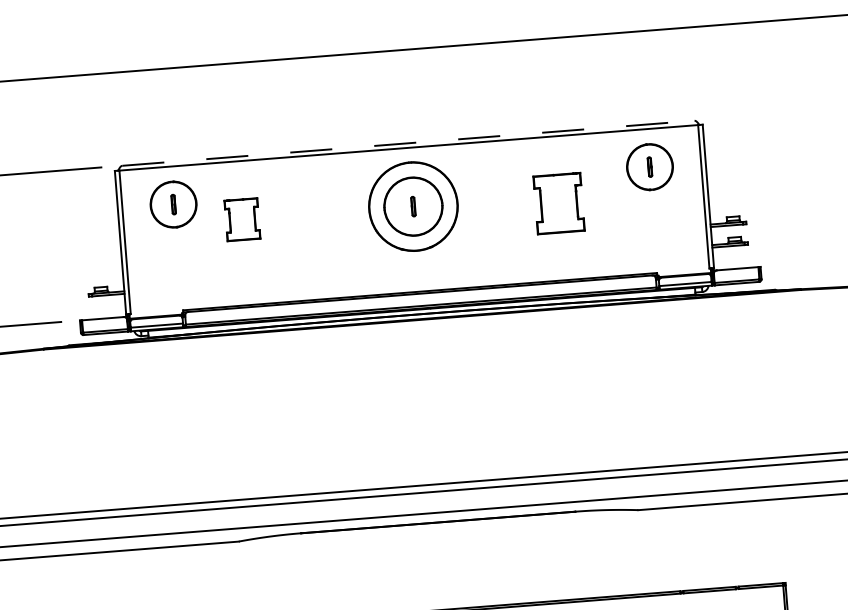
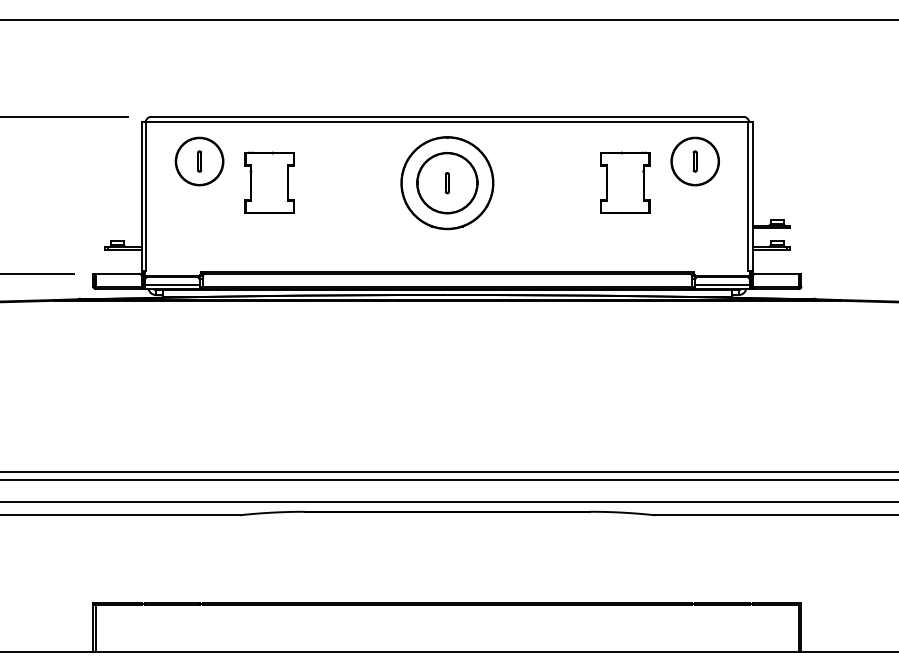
line: (408, 143) -> (447, 117), dashed -> solid
part: (559, 203) -> (625, 182), moved
part: (242, 219) -> (269, 182), size x1.43

